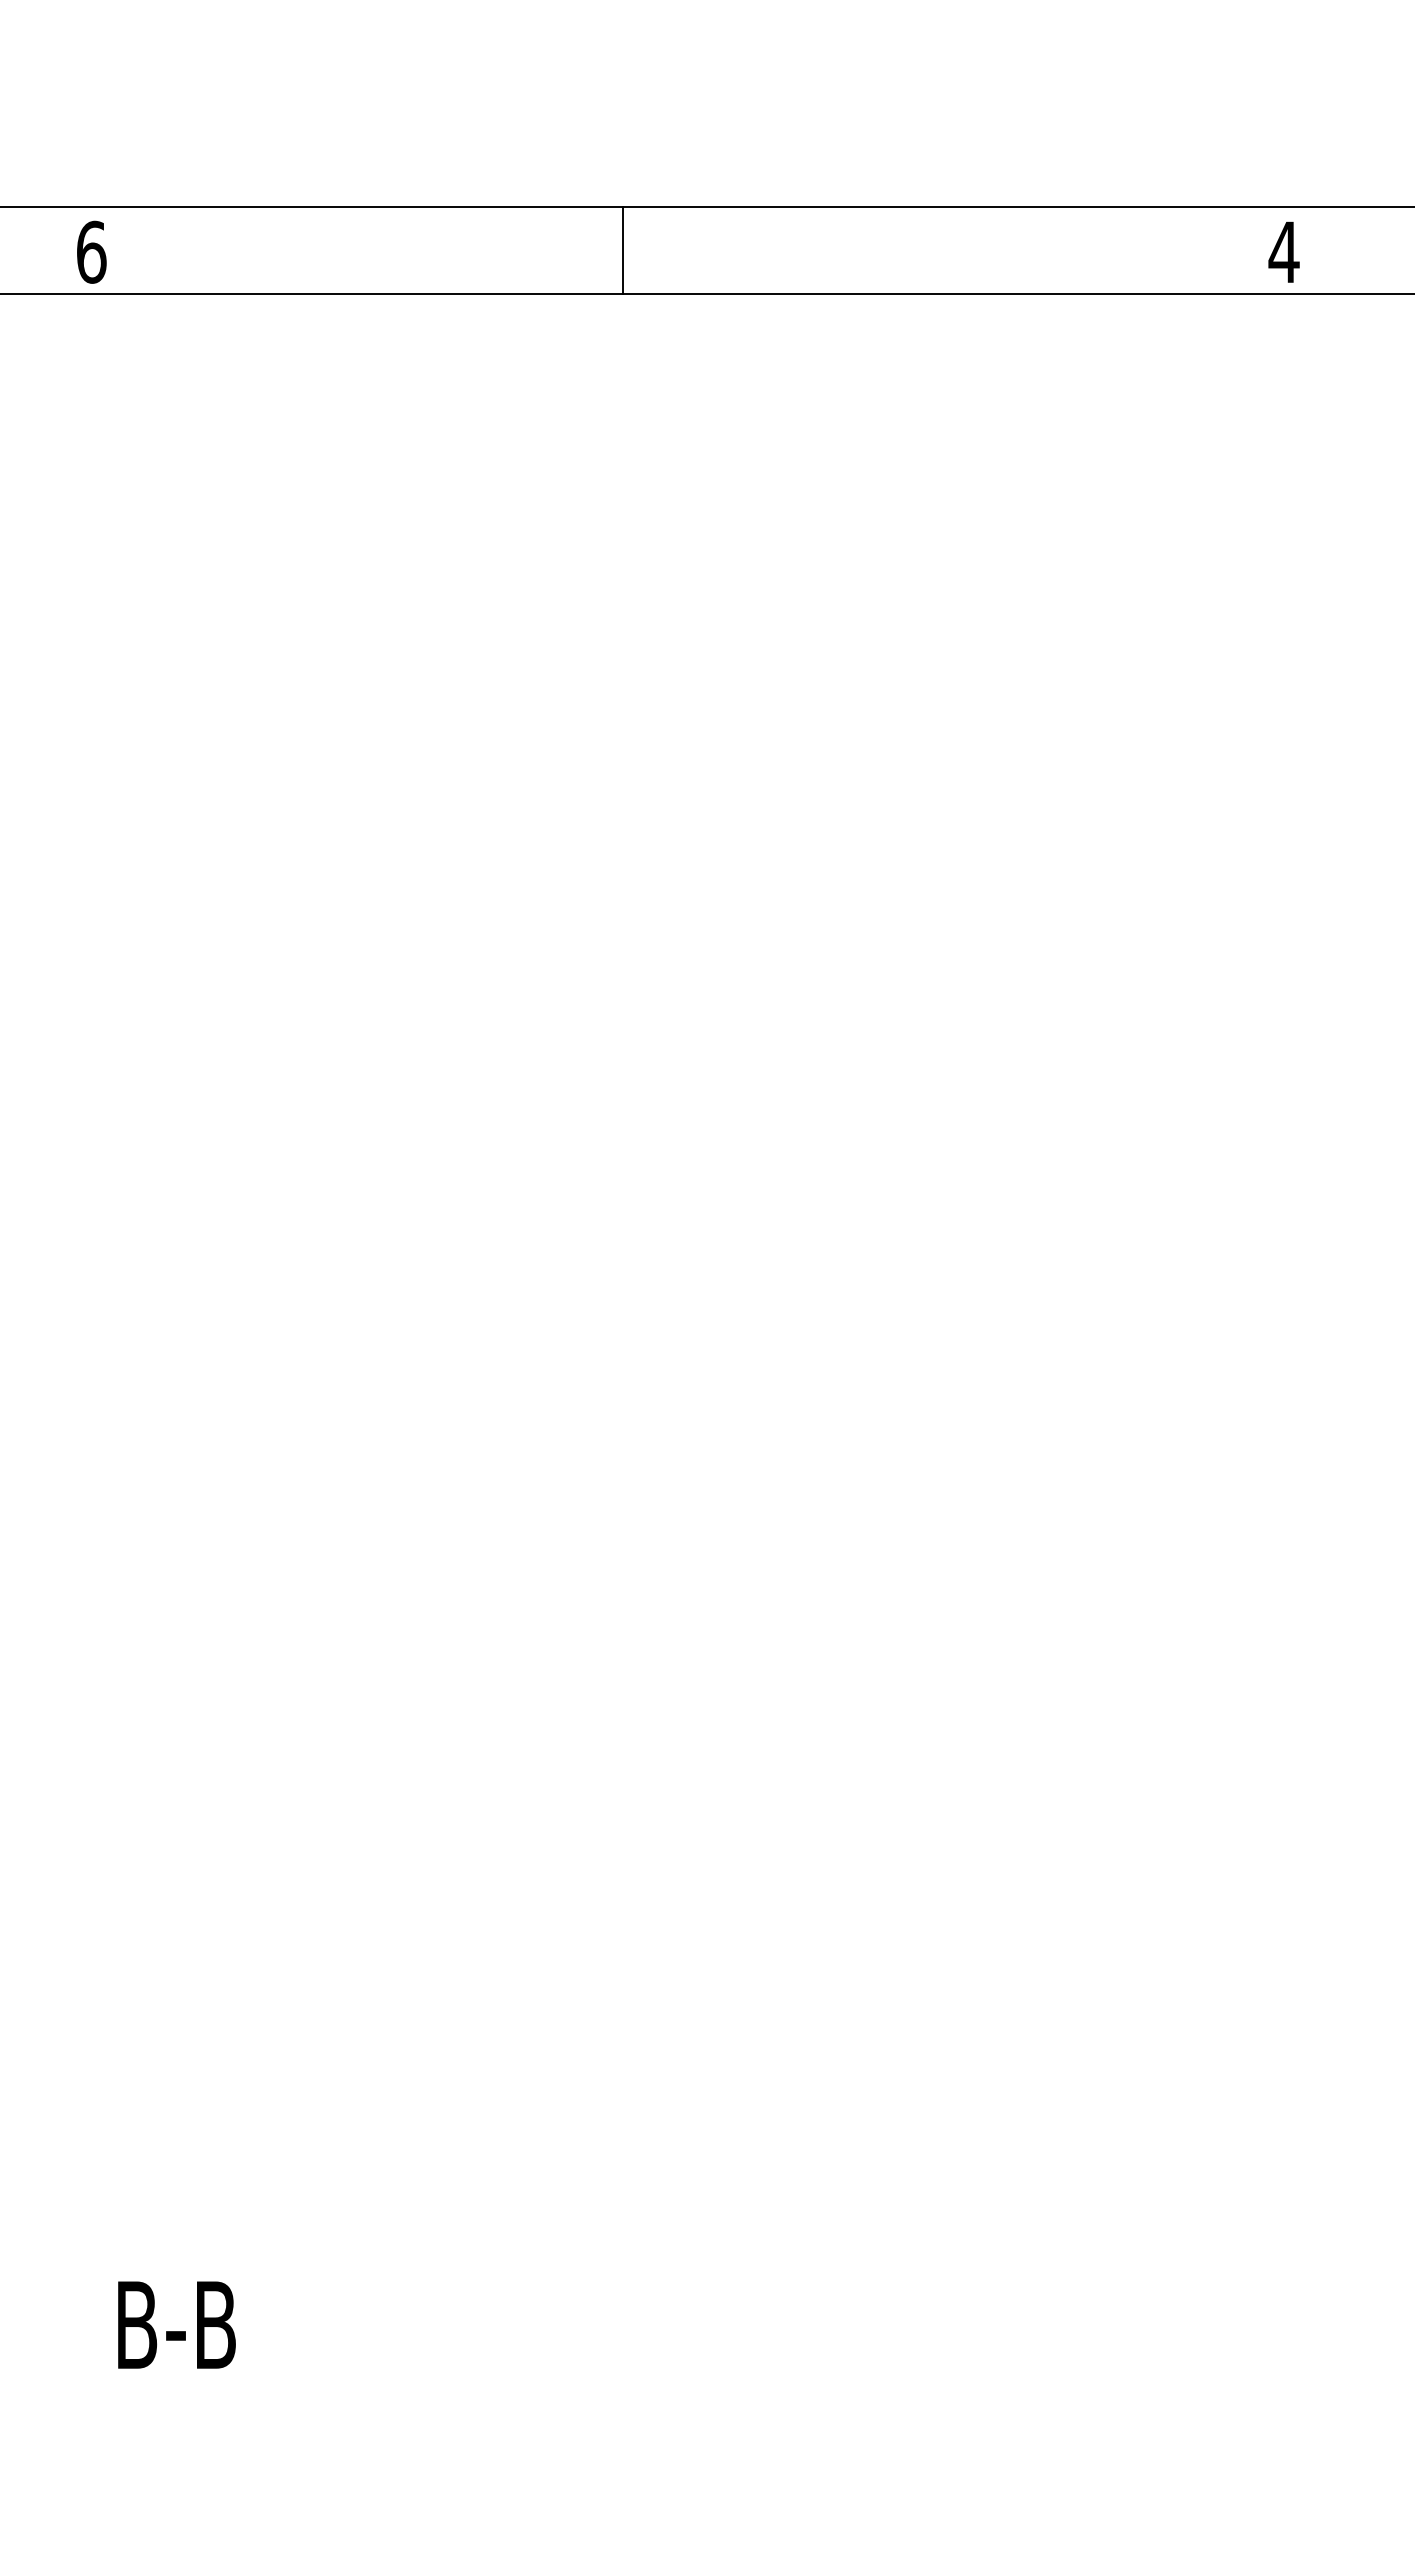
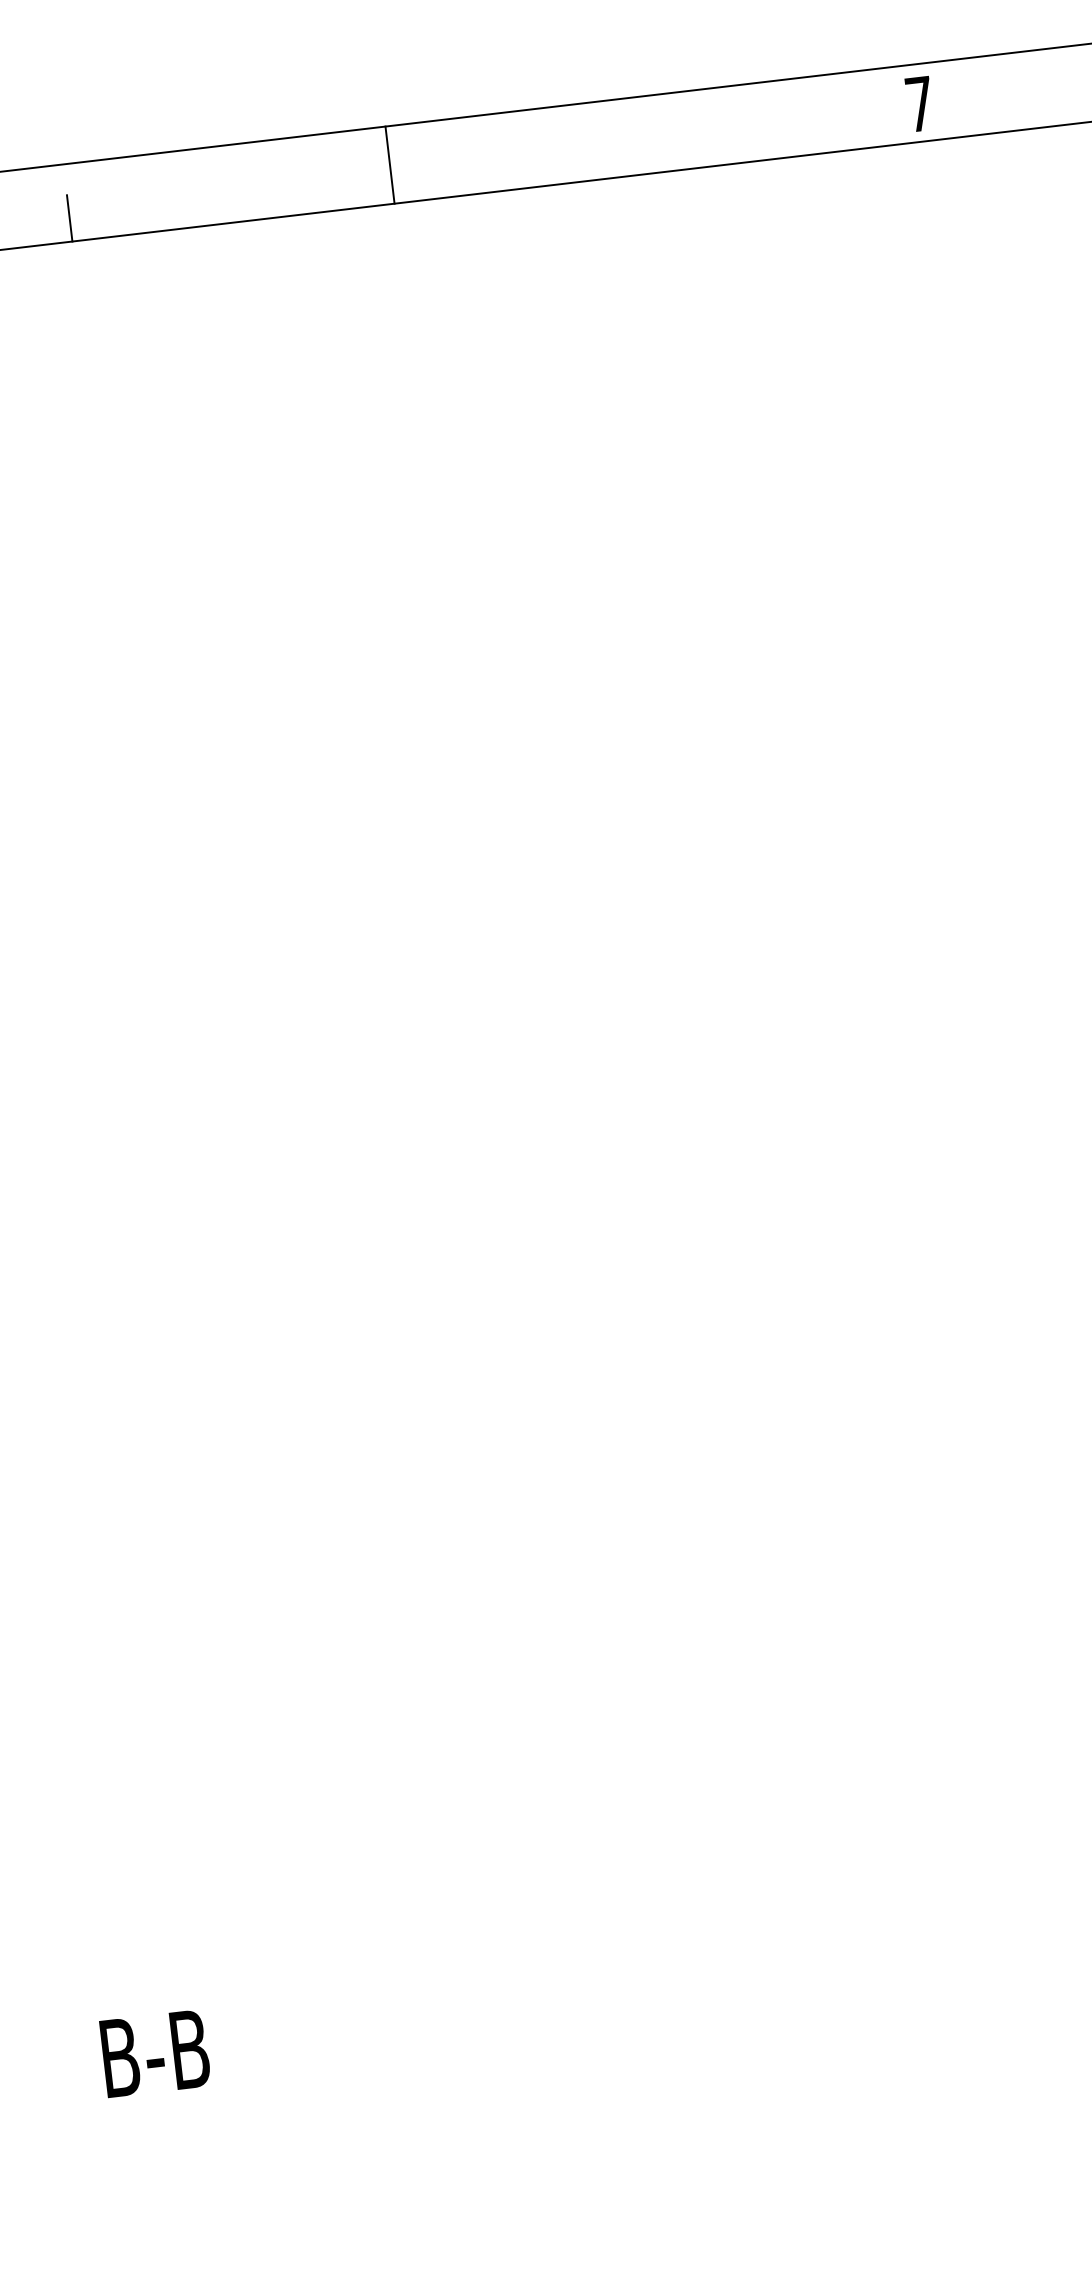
line: (622, 250) -> (389, 164), moved
text: (1283, 251) -> (919, 103), 4 -> 7
line: (321, 268) -> (69, 218), added

